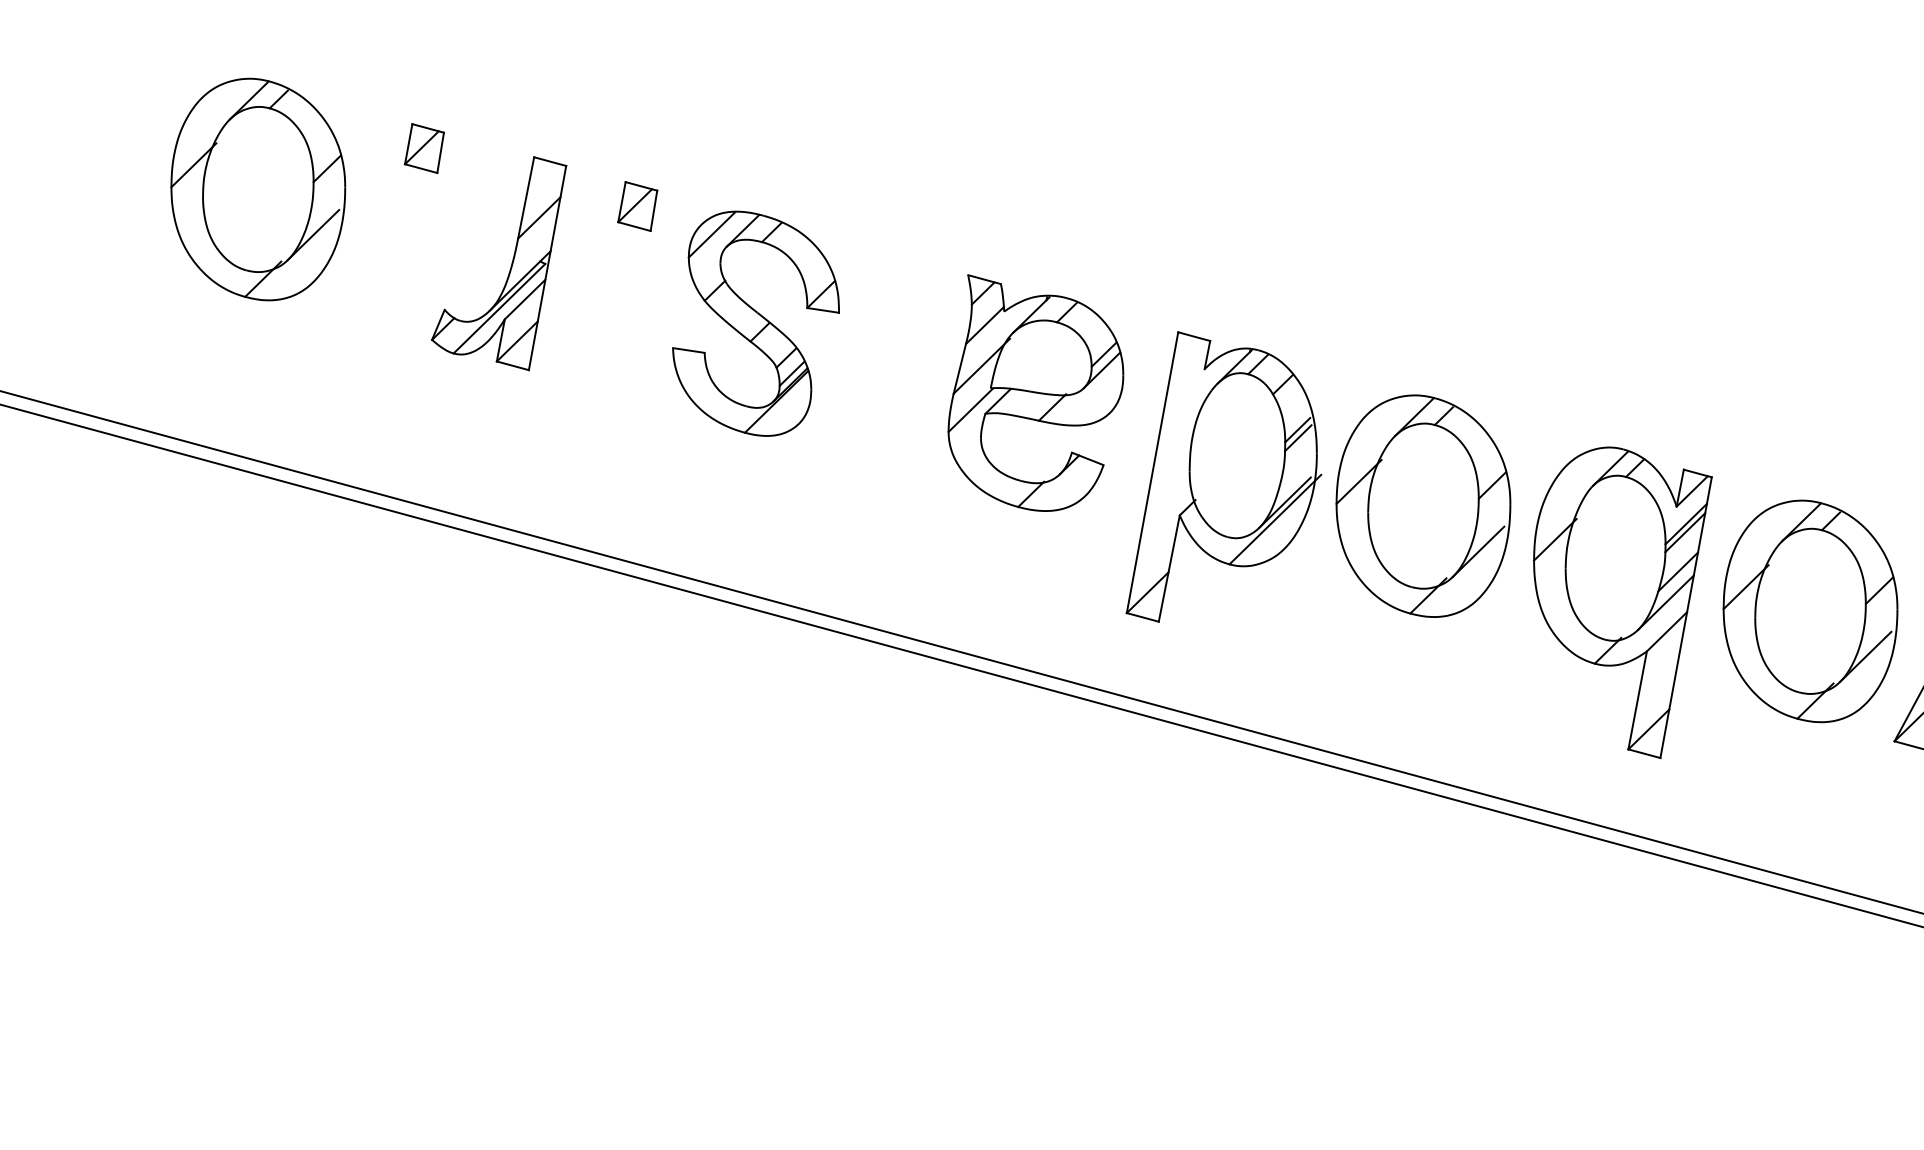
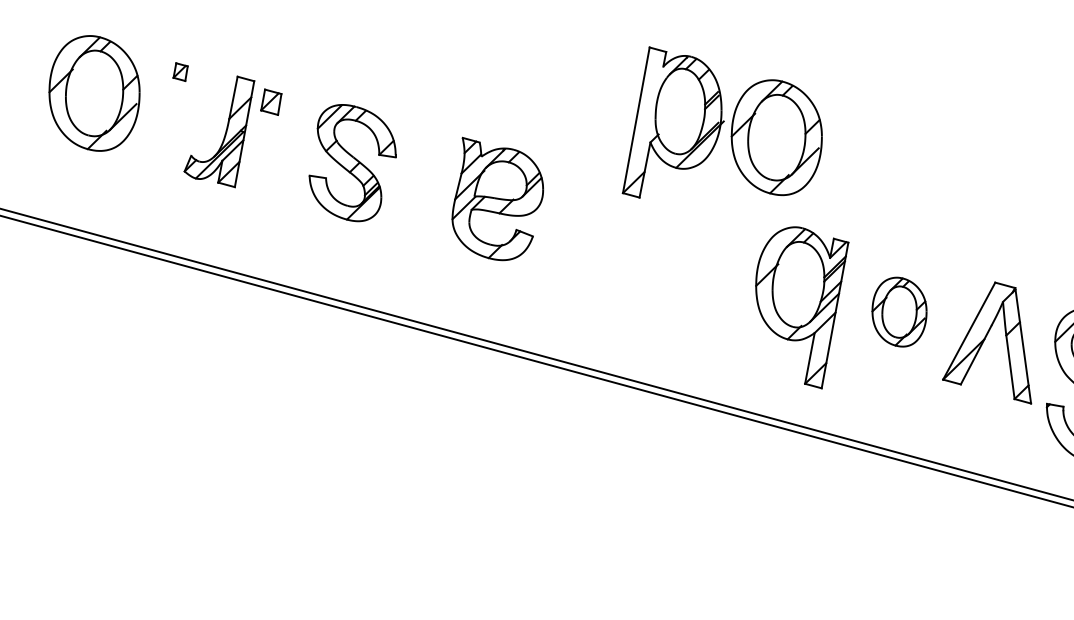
part: (424, 147) -> (180, 71), size x0.7
part: (638, 205) -> (271, 101), moved
part: (1316, 476) -> (721, 122), moved
part: (1810, 609) -> (899, 311), size x0.6

